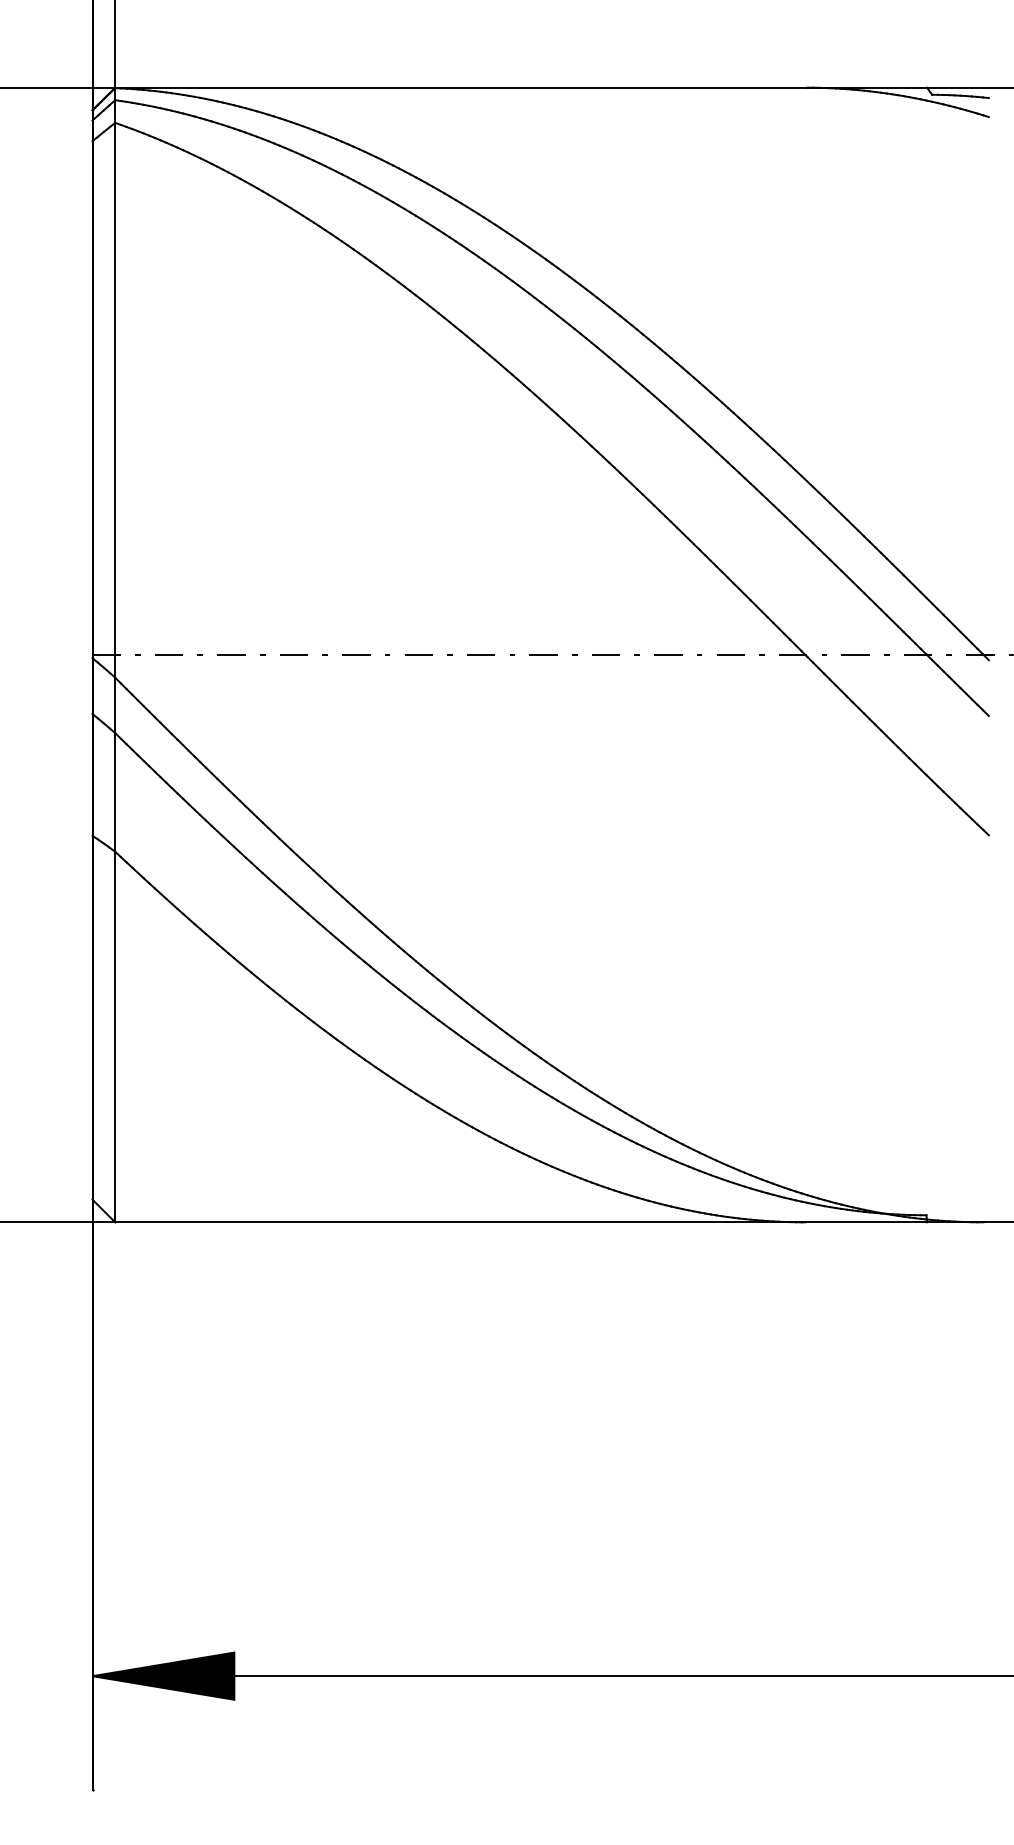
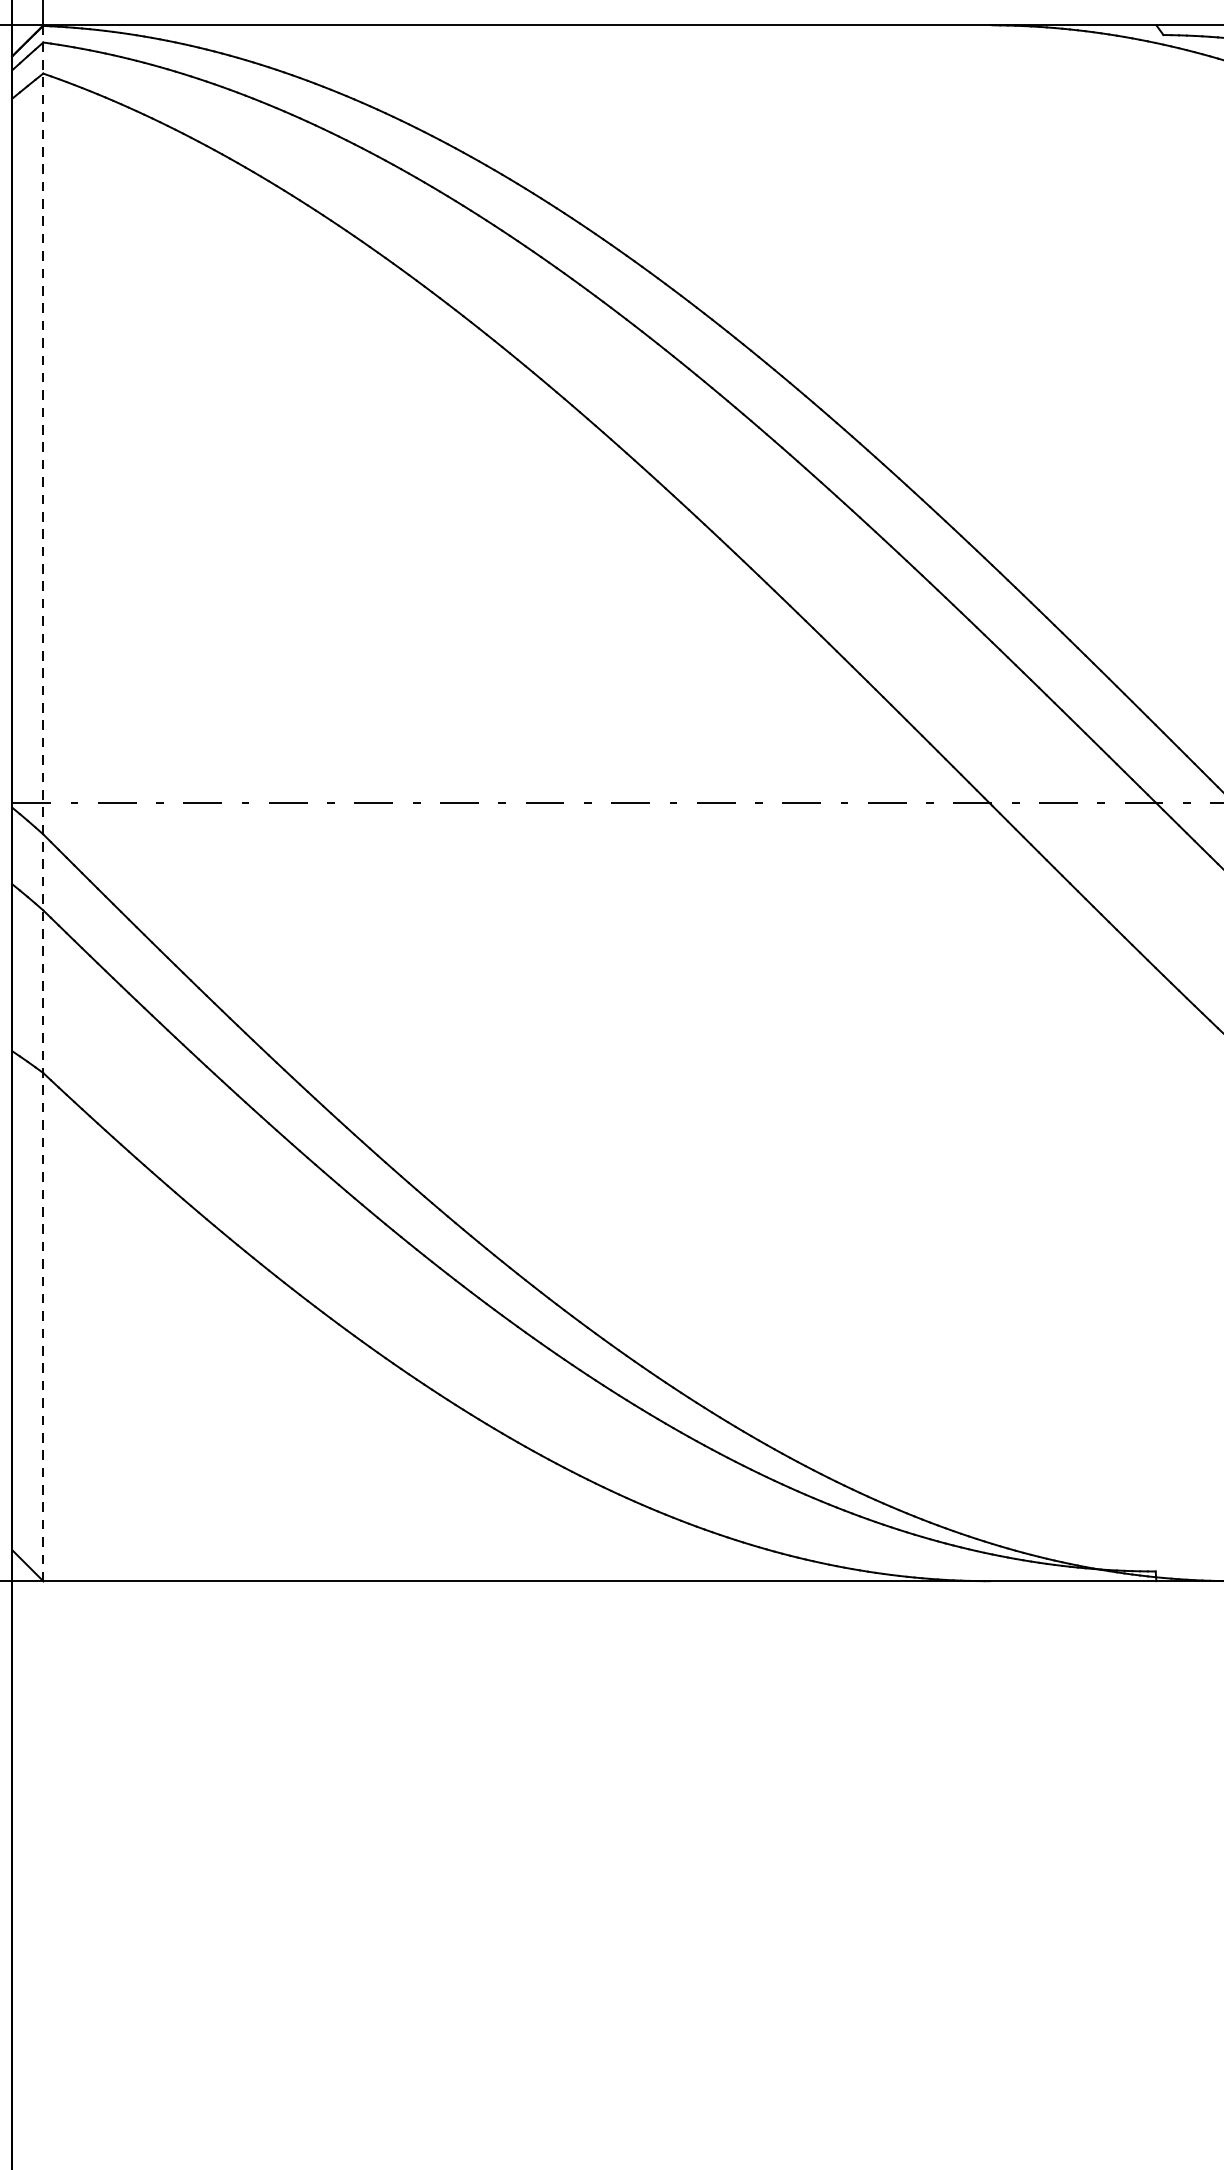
line: (115, 655) -> (43, 803), solid -> dashed

